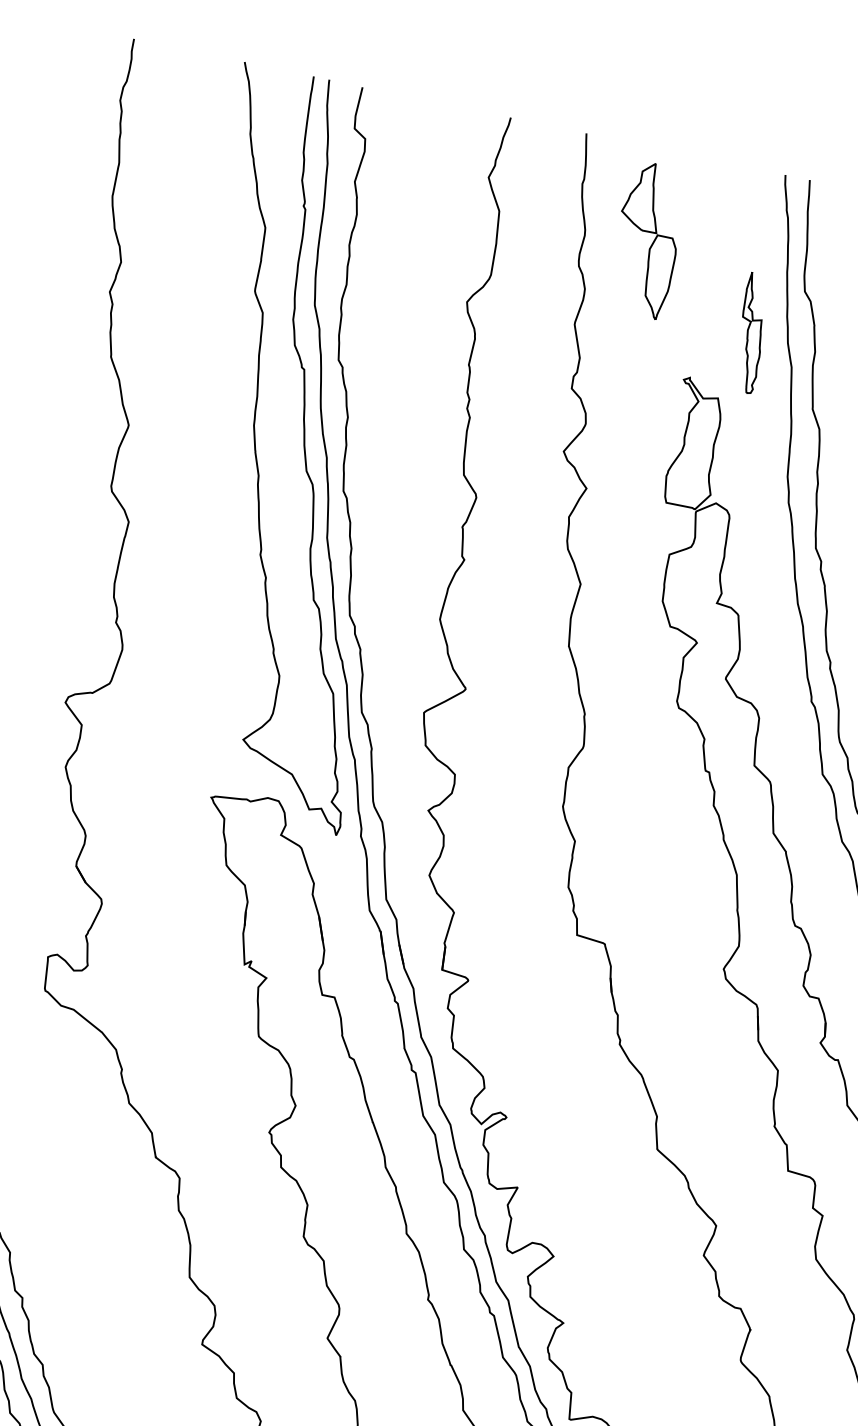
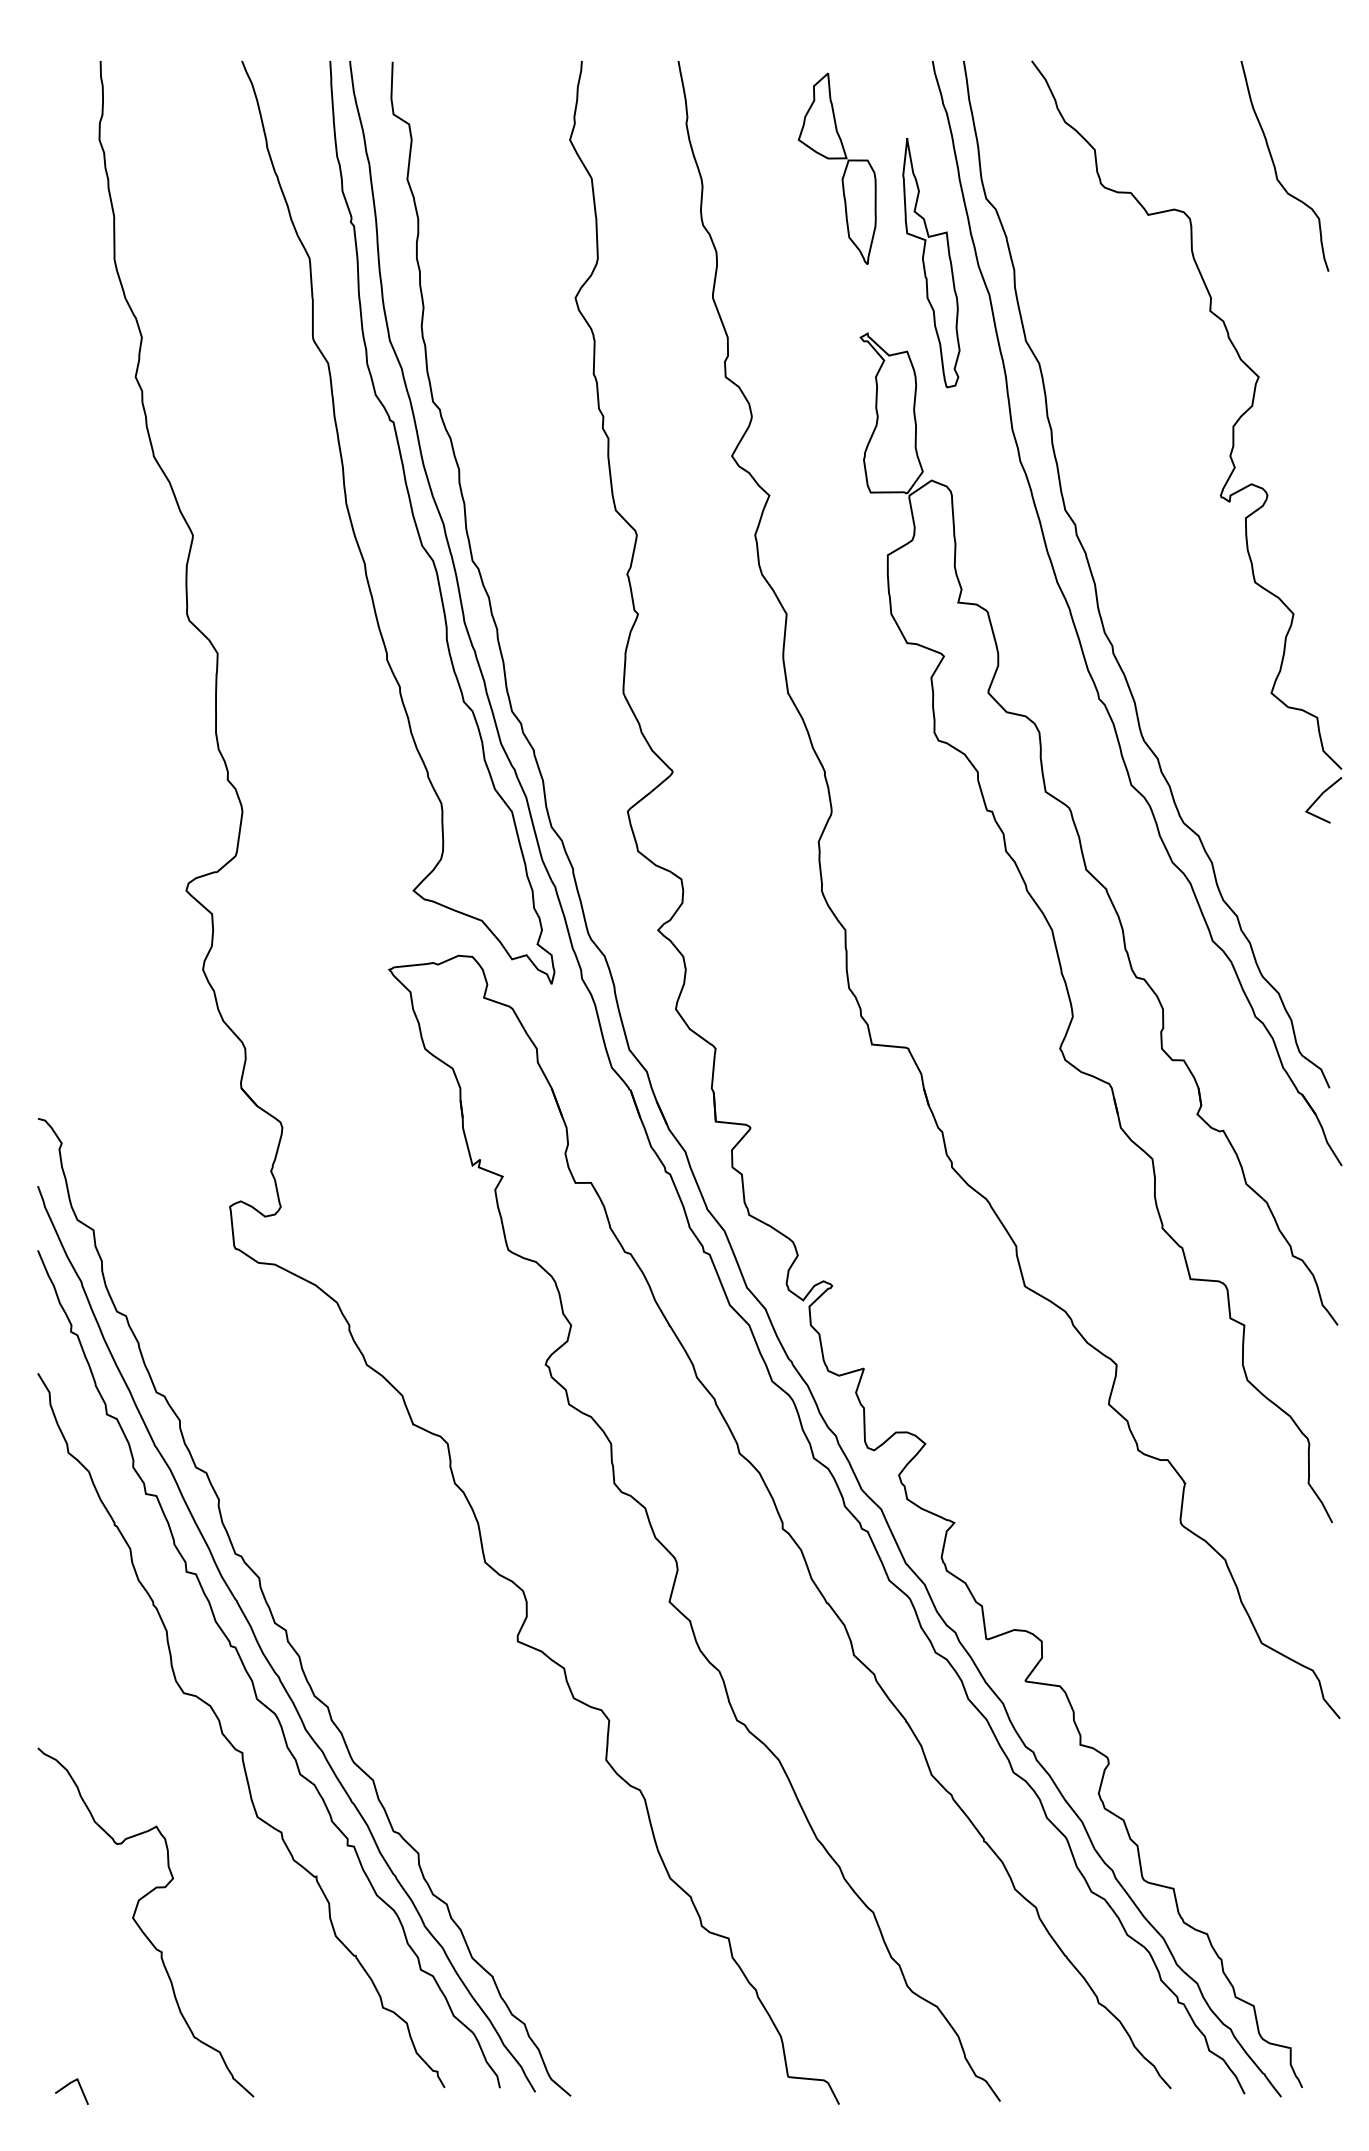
part: (652, 241) -> (844, 169), moved
part: (751, 333) -> (931, 263), size x1.67

